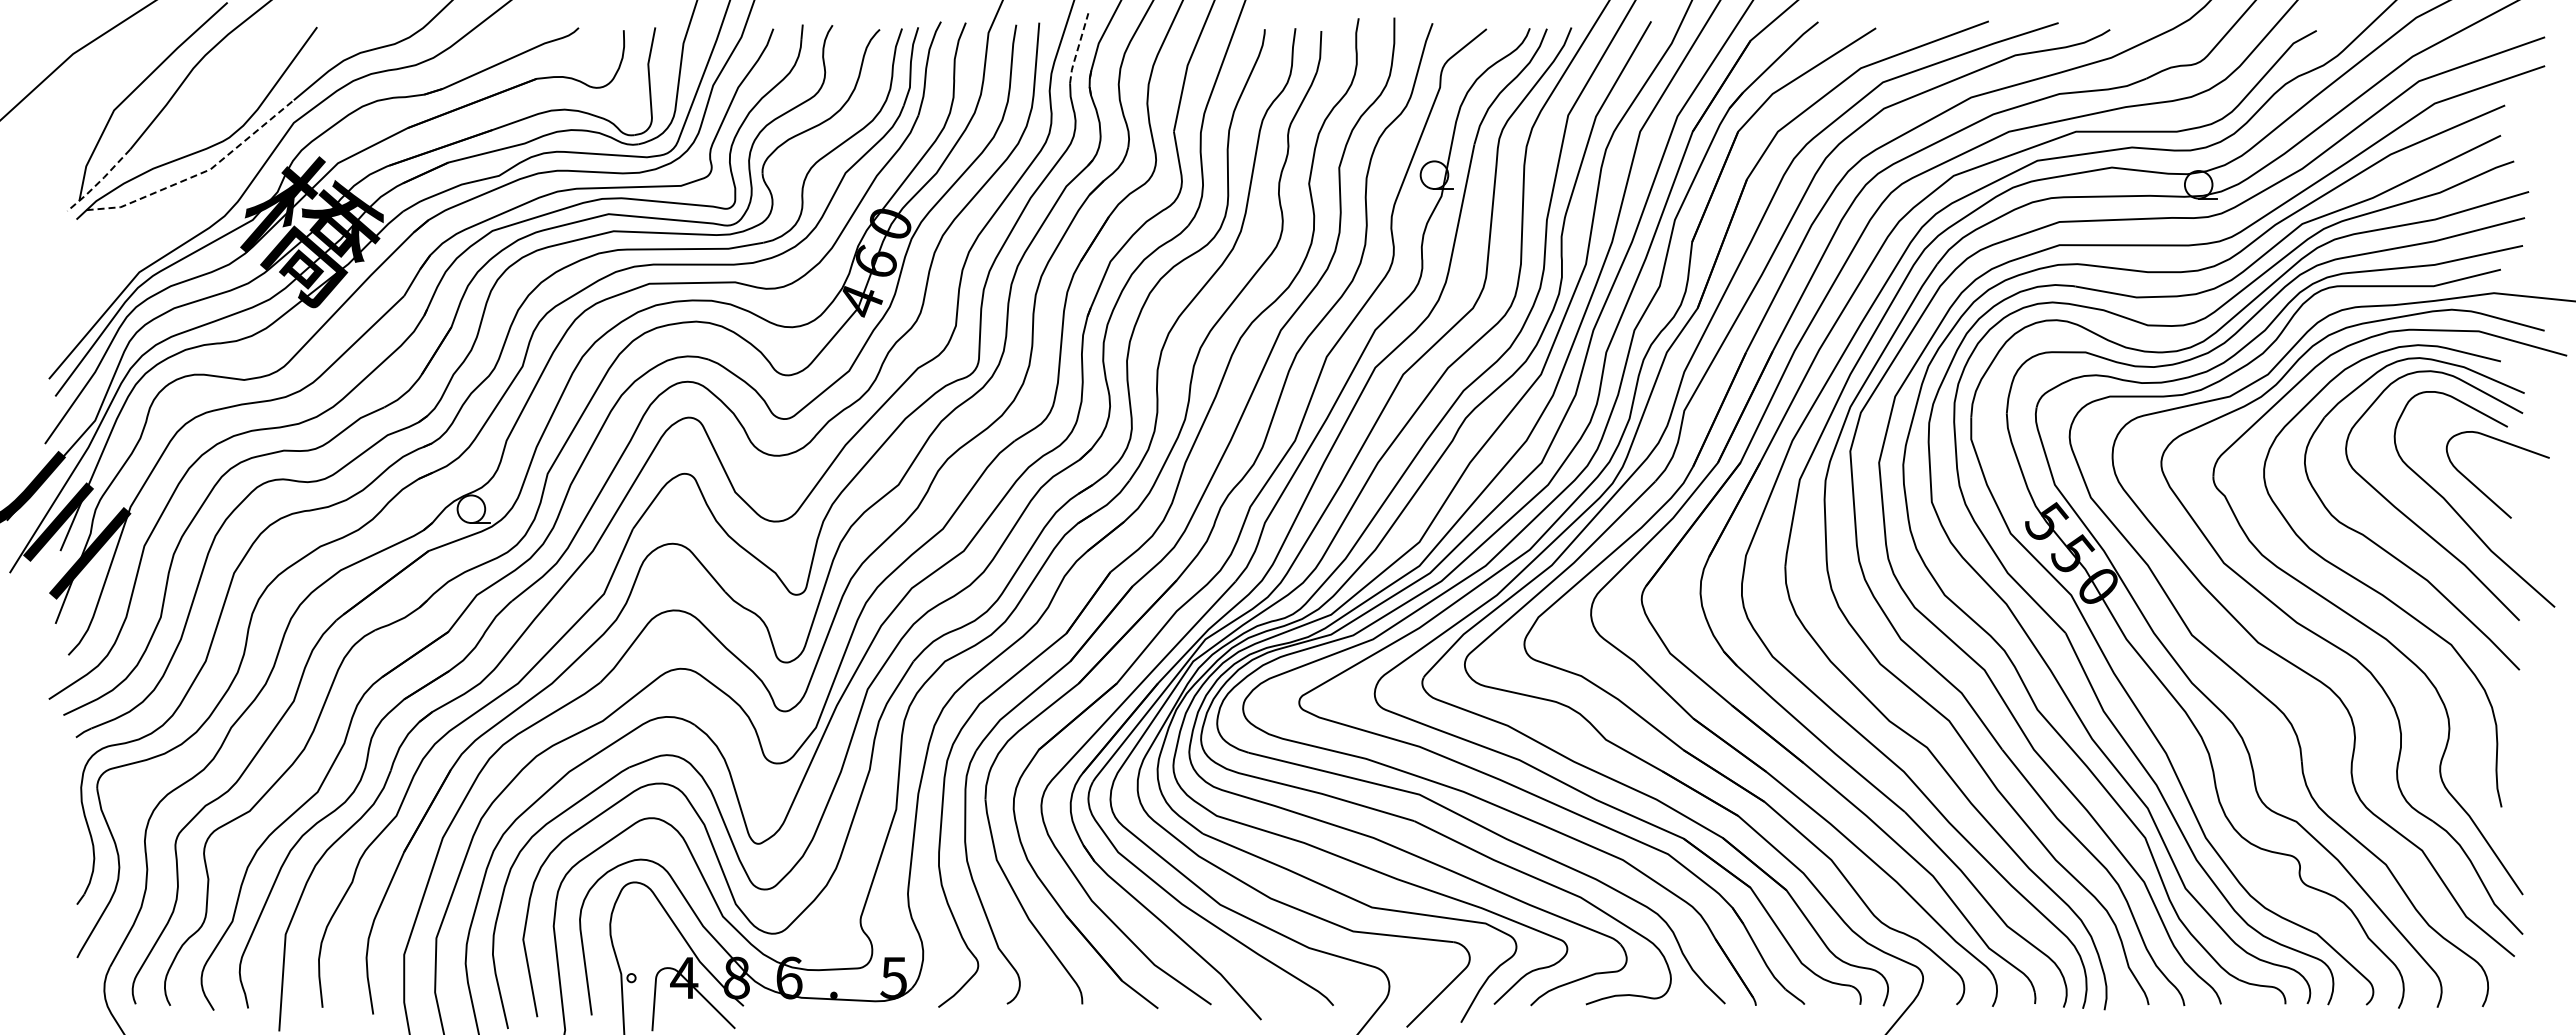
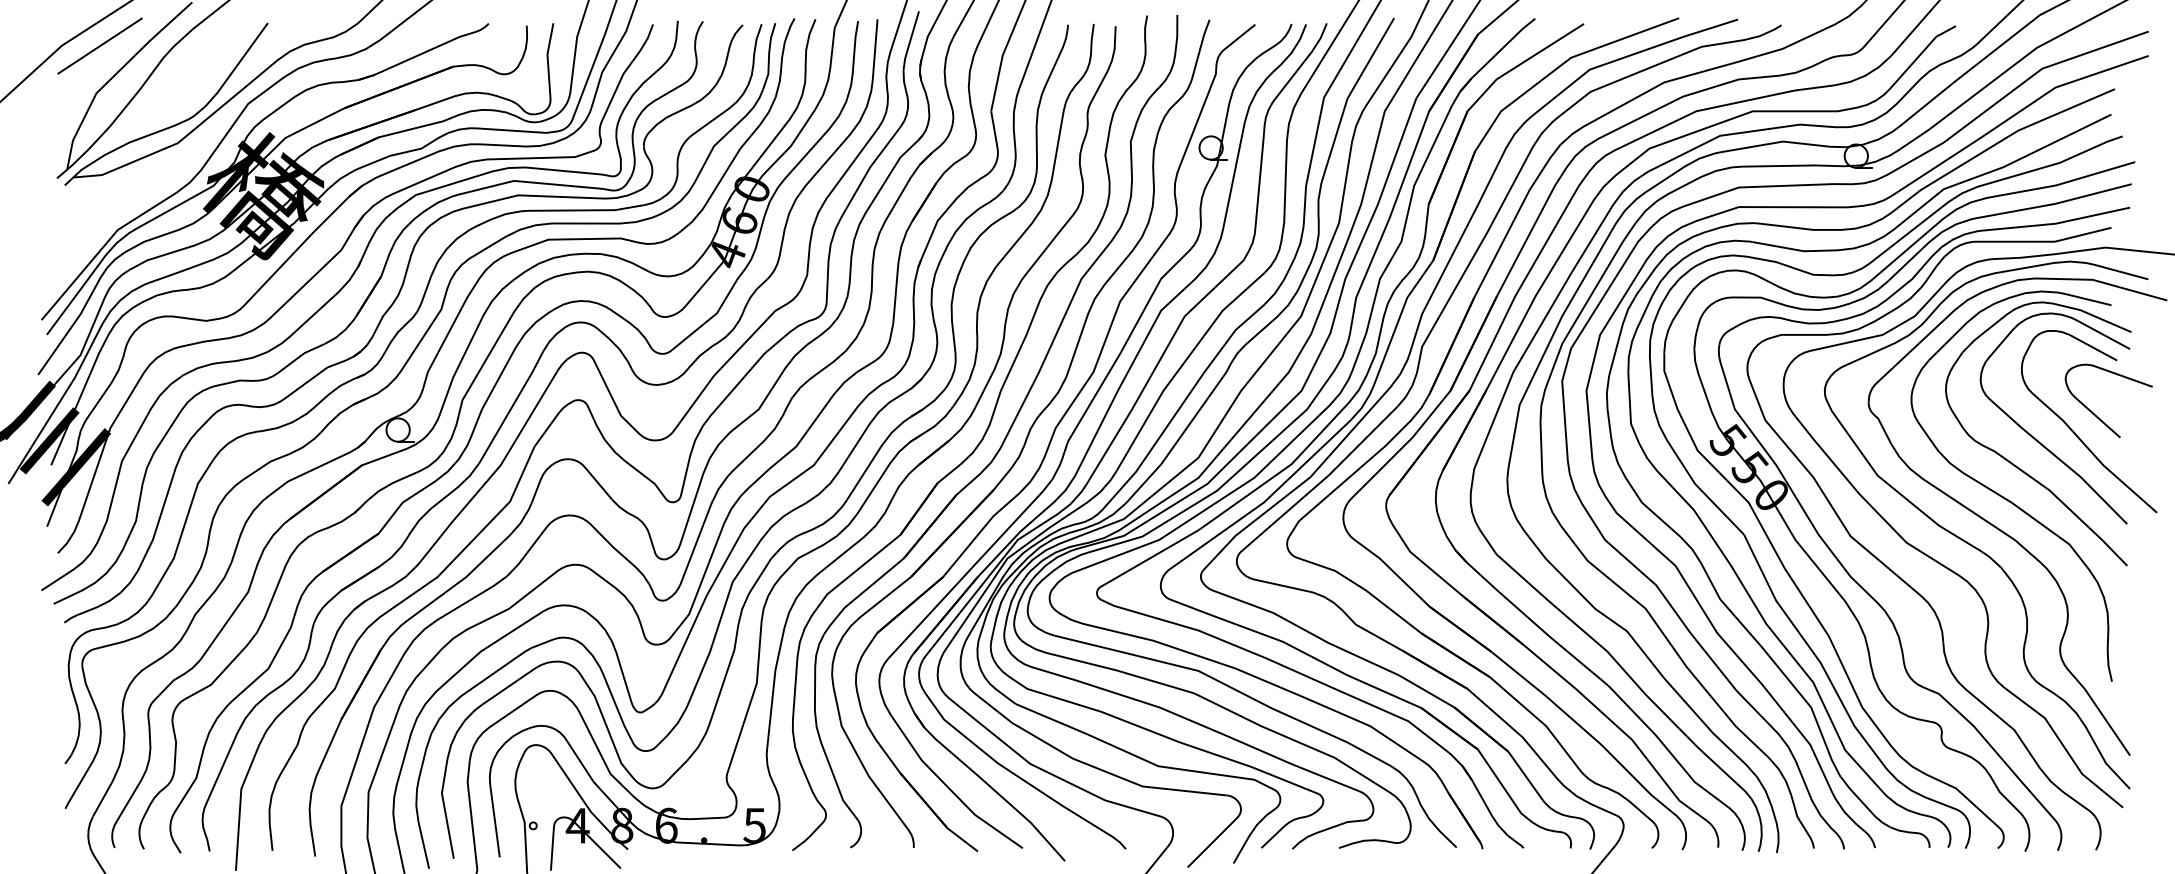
line: (1077, 49) -> (909, 41), dashed -> solid
line: (117, 54) -> (99, 46), added
line: (199, 174) -> (168, 147), dashed -> solid
line: (99, 181) -> (84, 153), dashed -> solid

